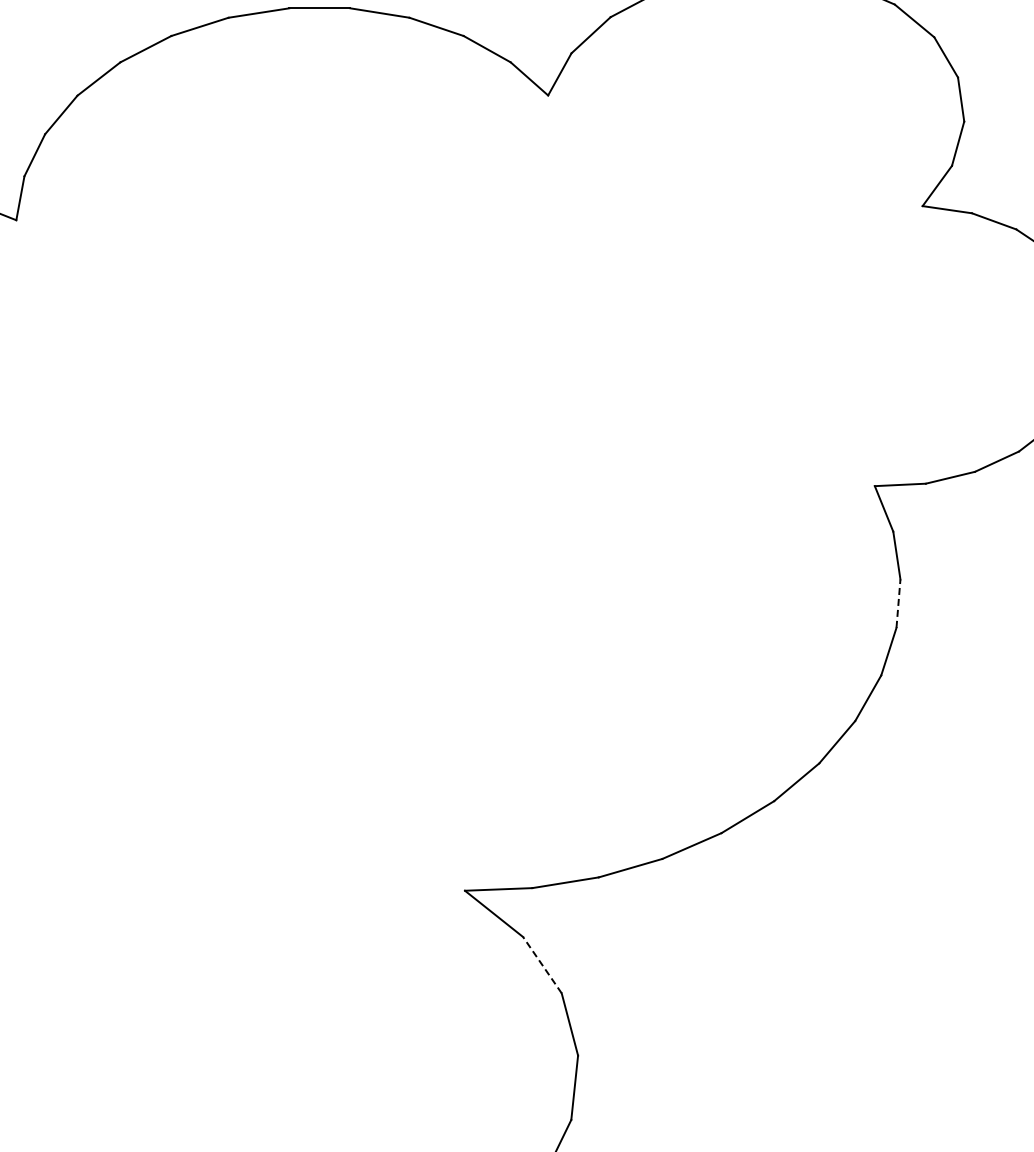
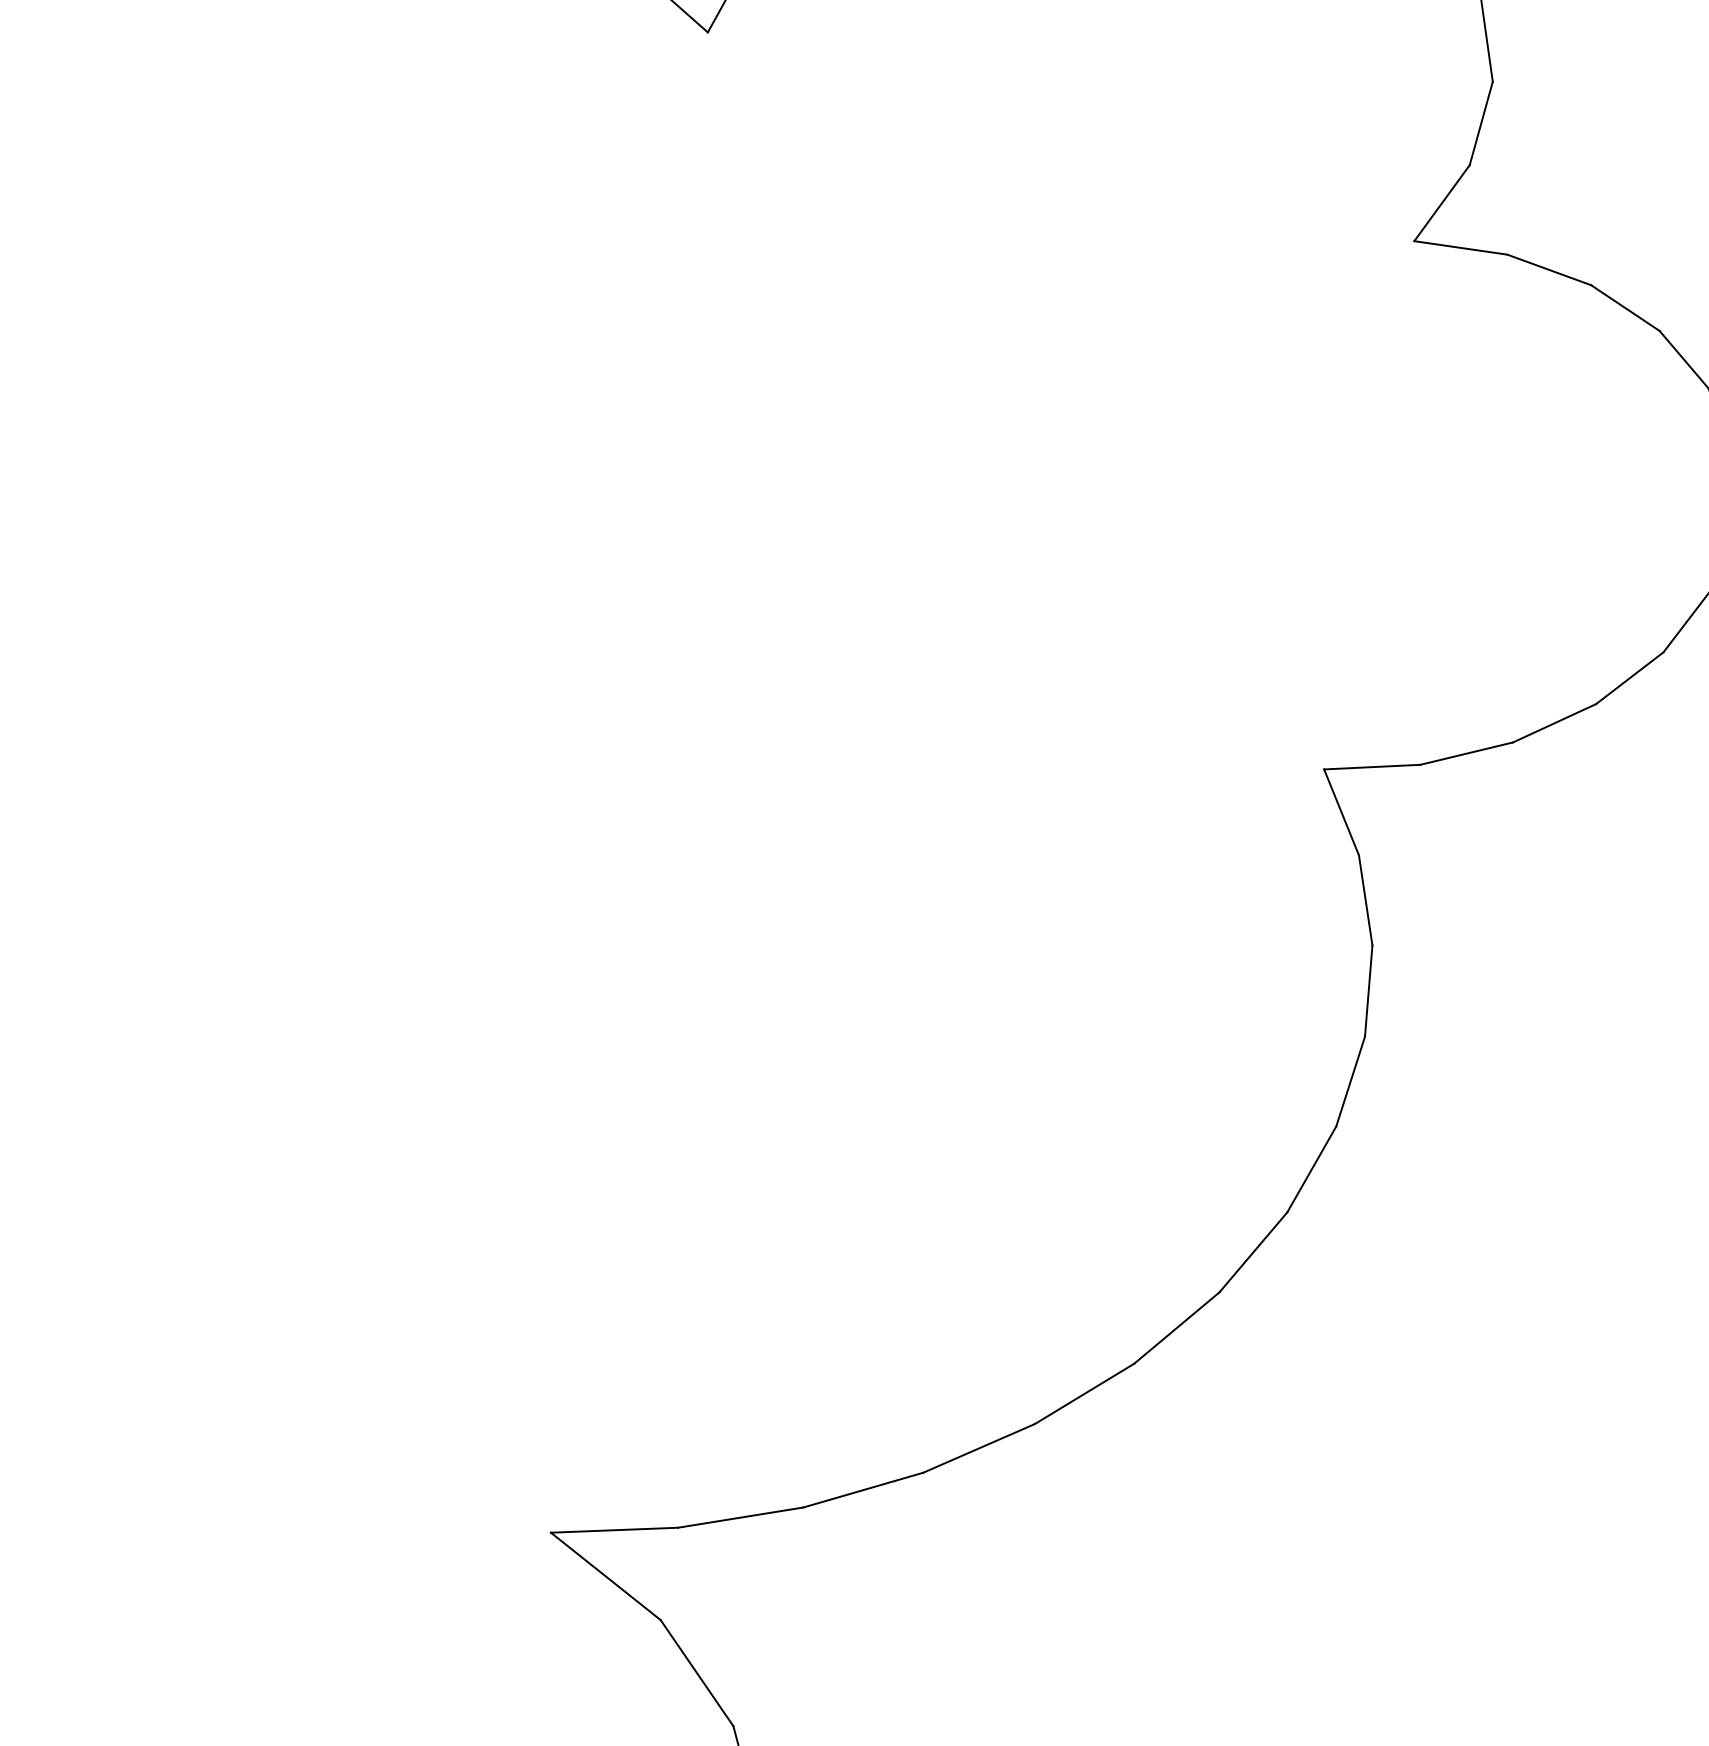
line: (898, 603) -> (1368, 990), dashed -> solid
line: (542, 964) -> (697, 1671), dashed -> solid

